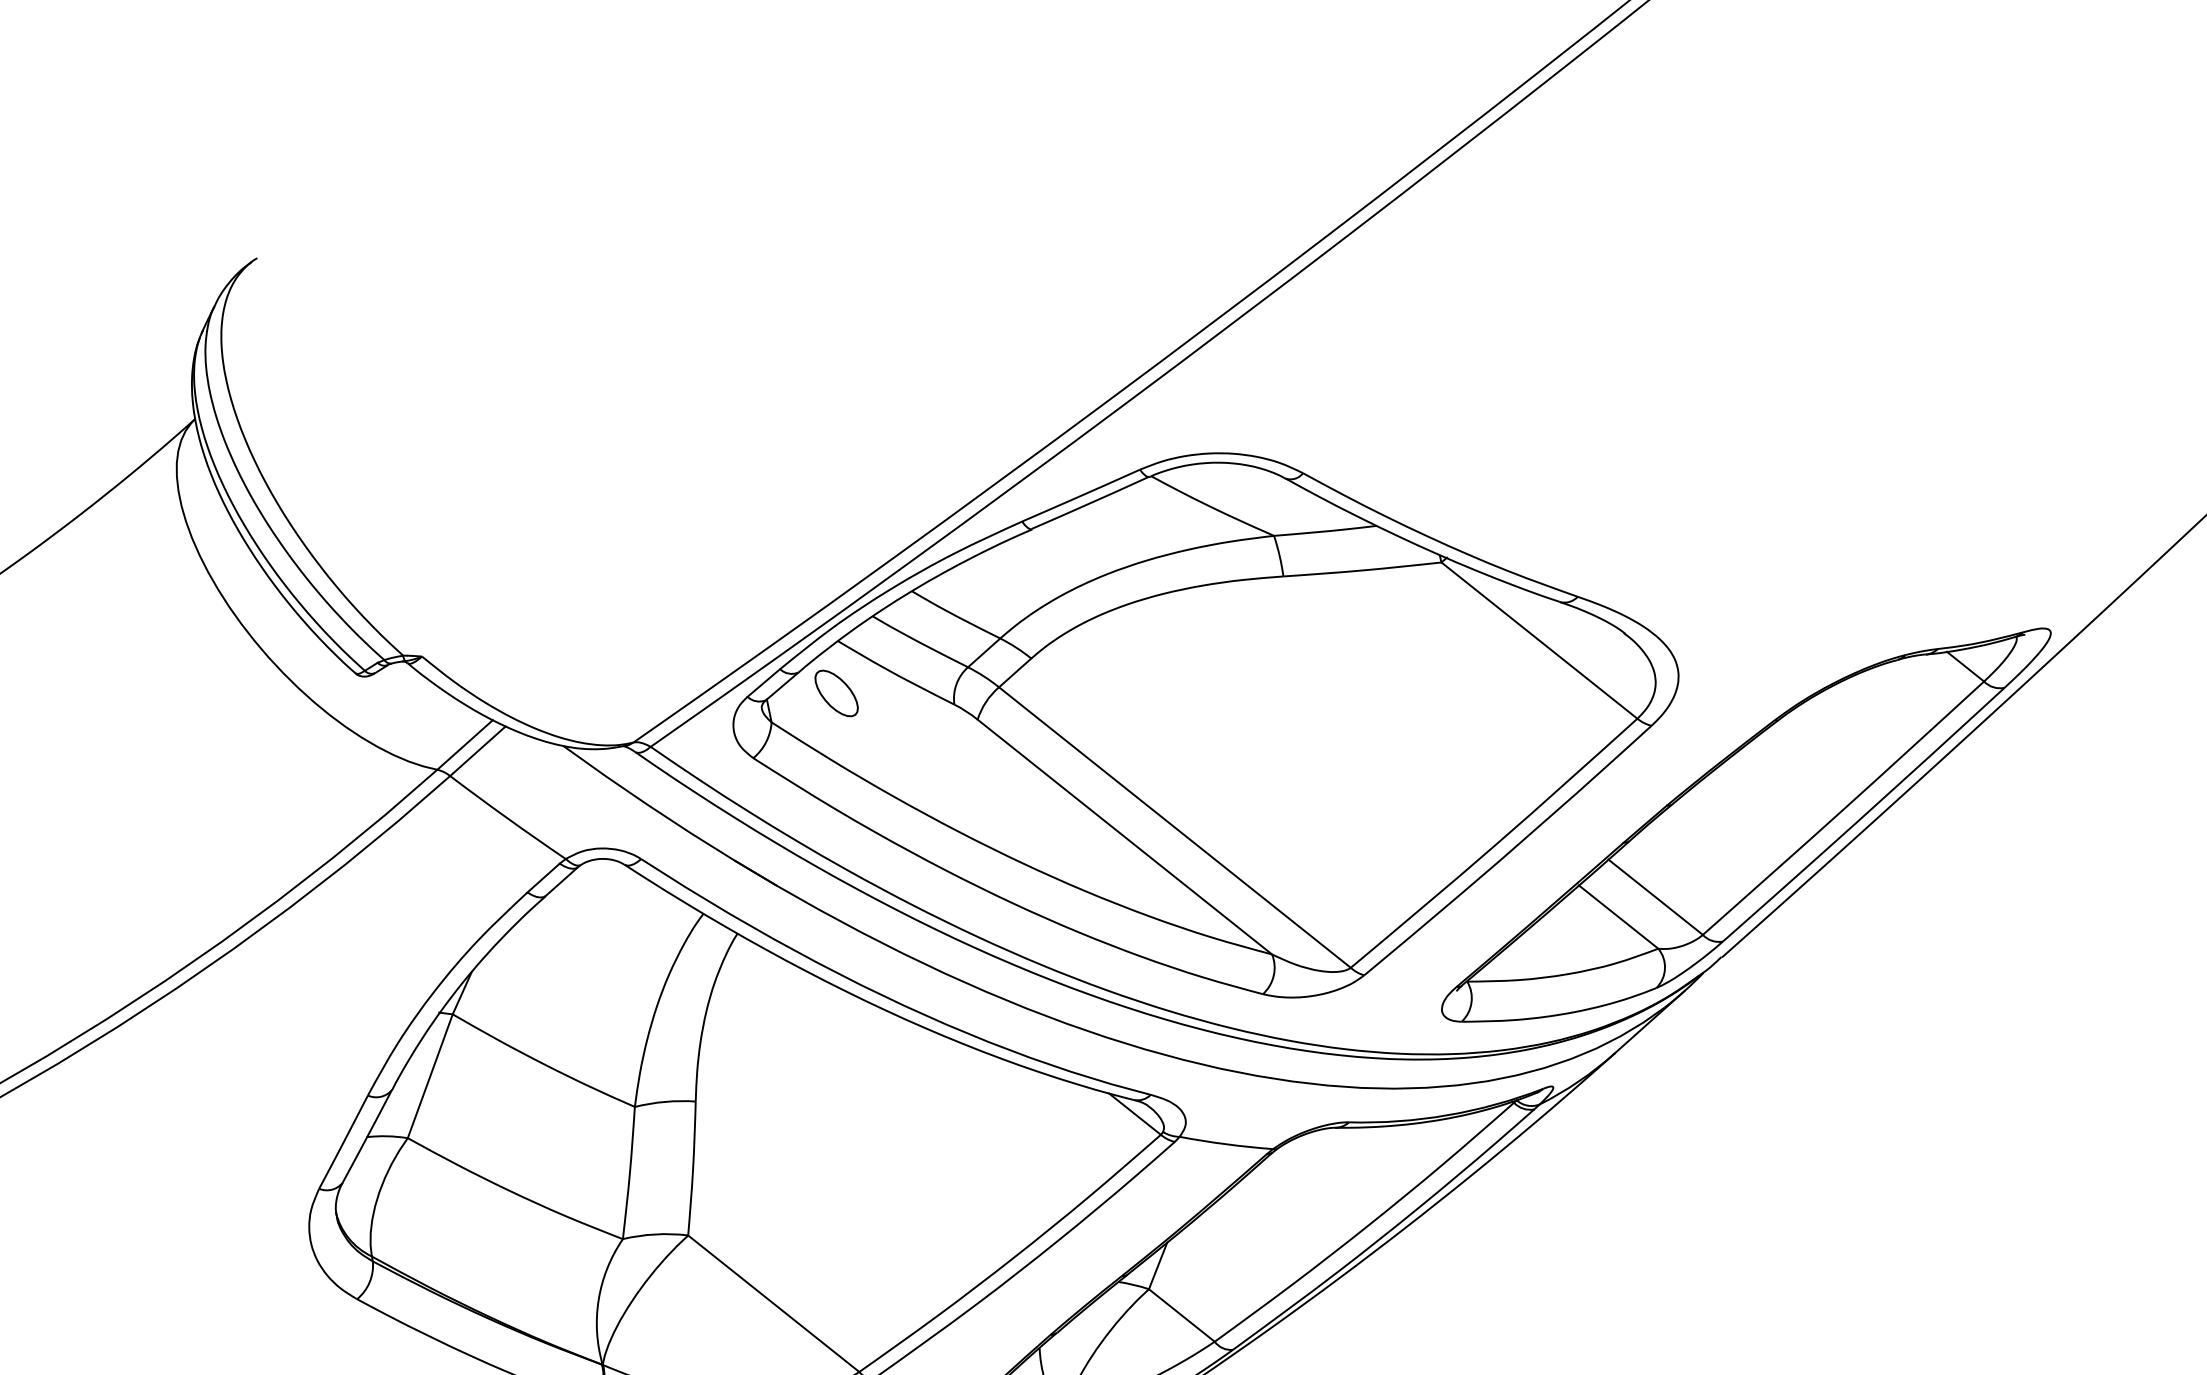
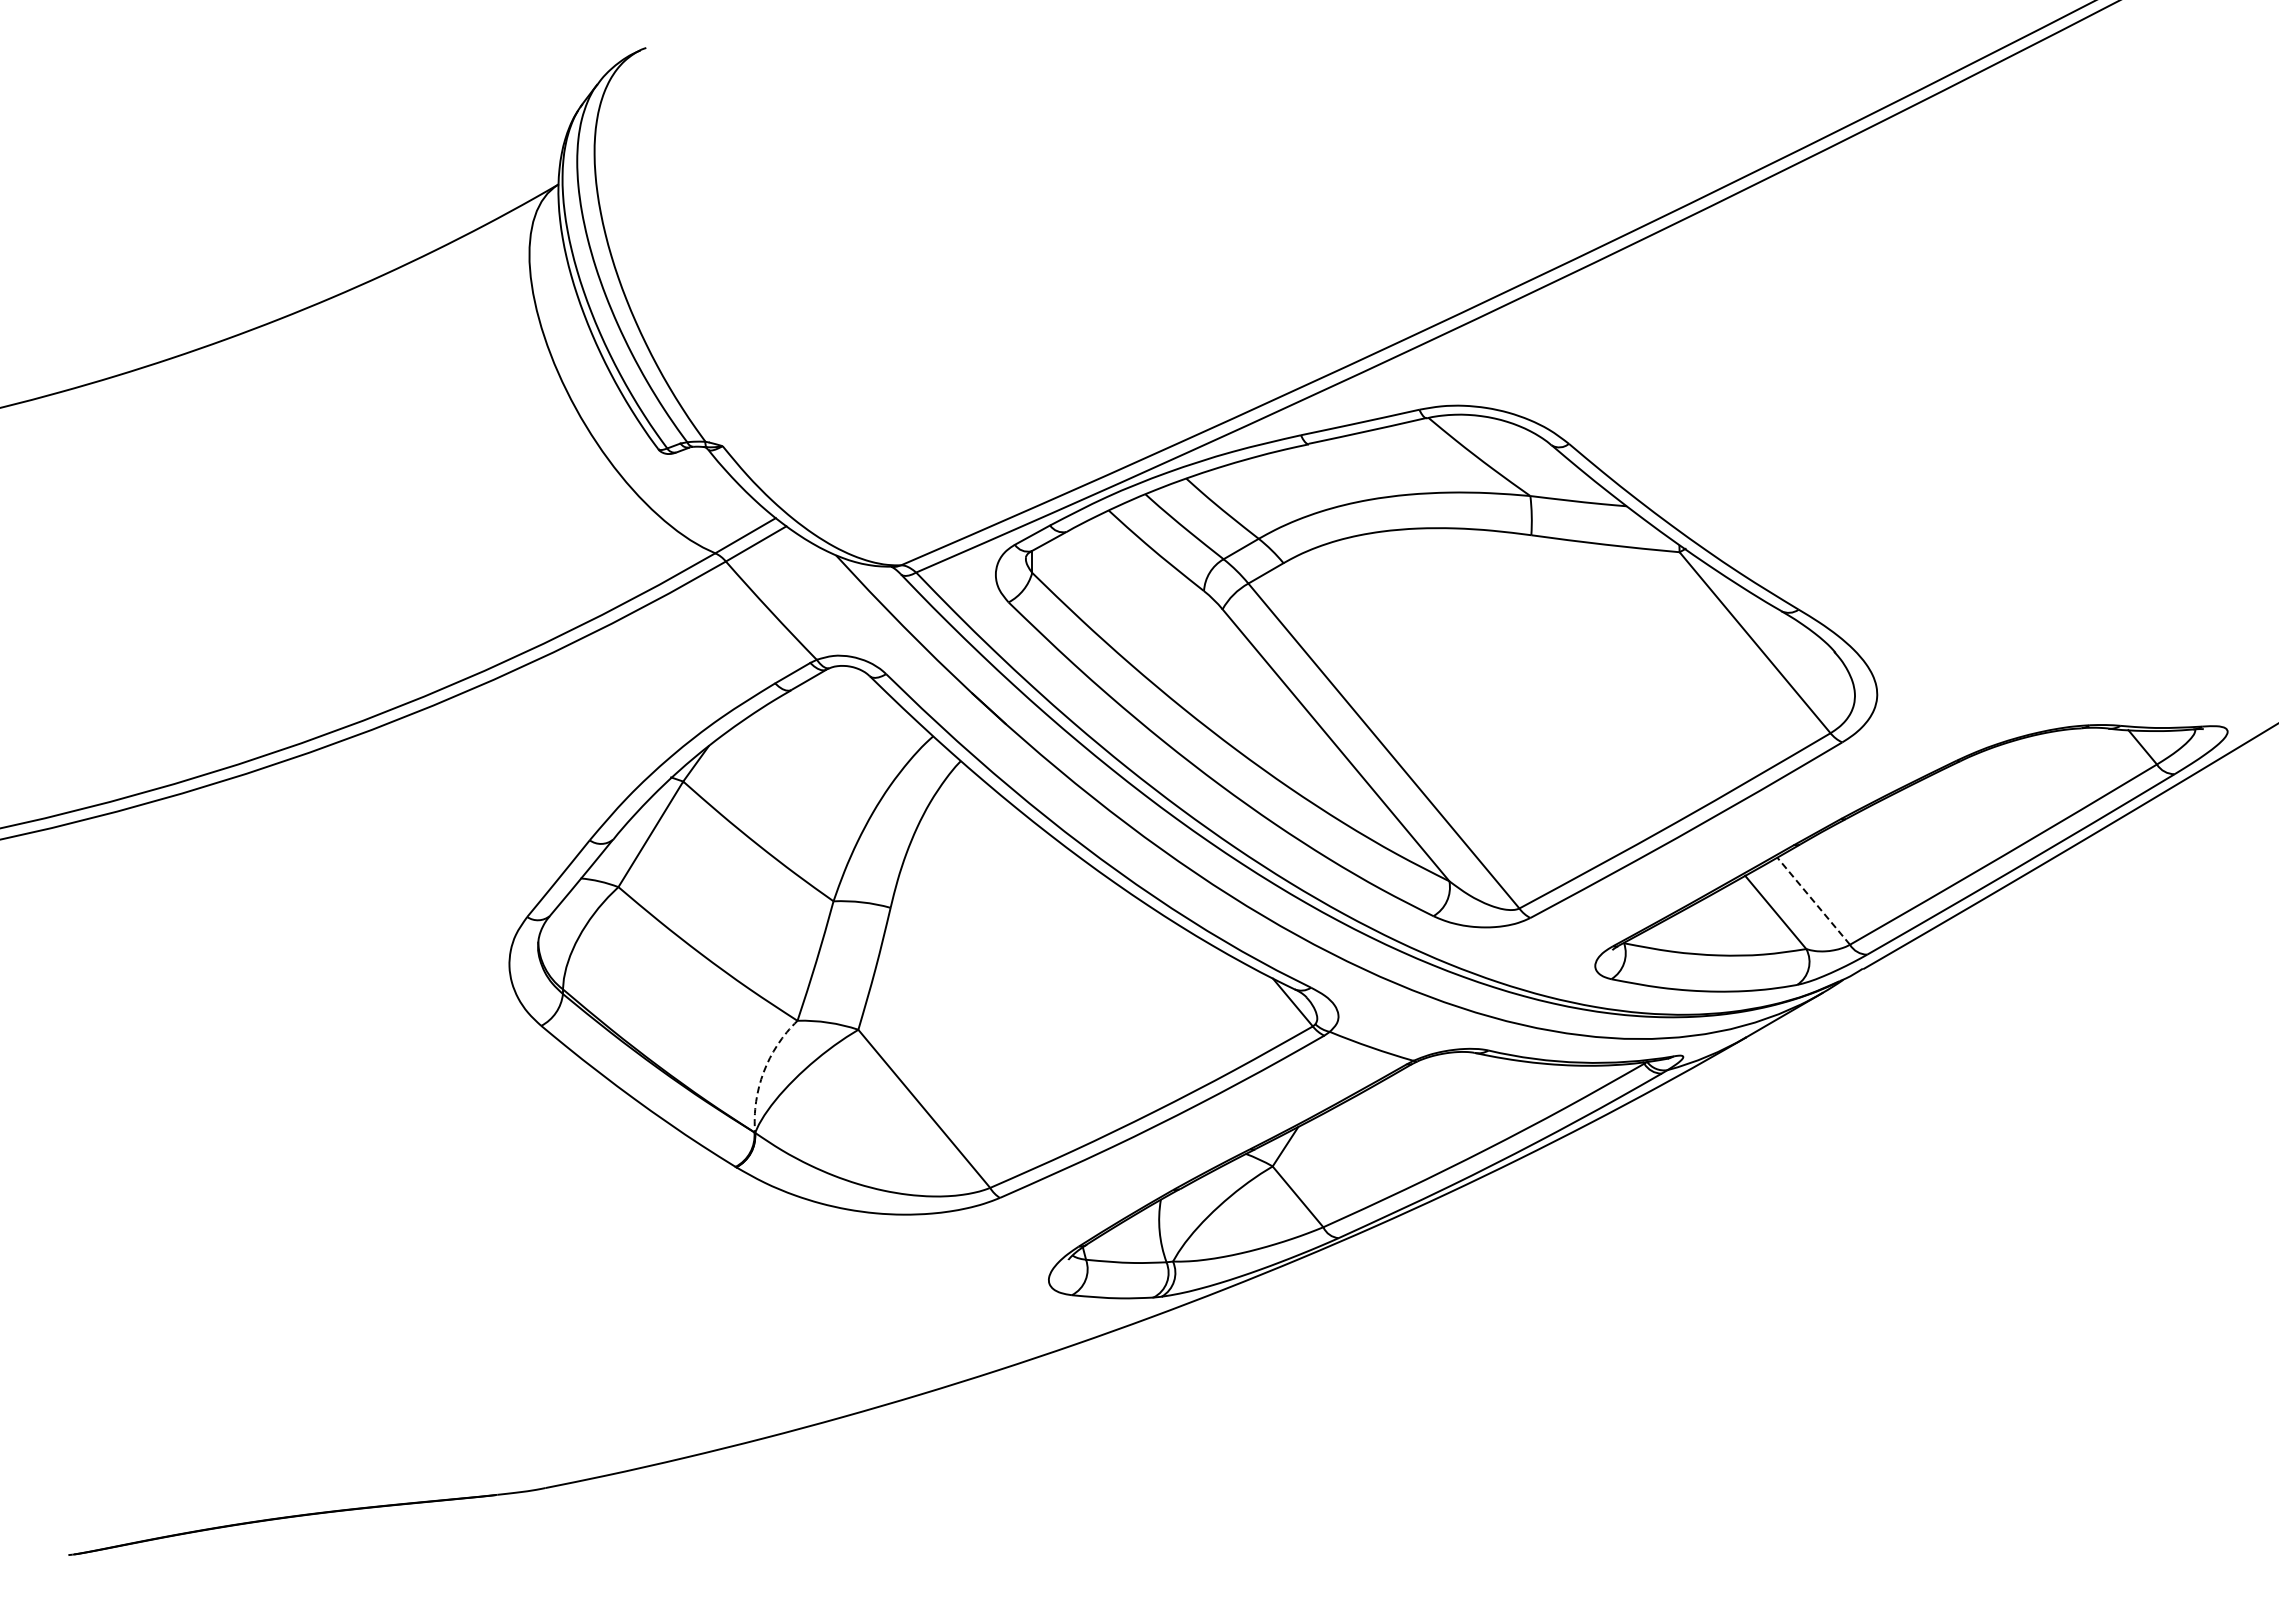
part: (836, 693) -> (1097, 558), removed
line: (1655, 897) -> (1813, 901), solid -> dashed
arc: (598, 1300) -> (763, 1072), solid -> dashed

